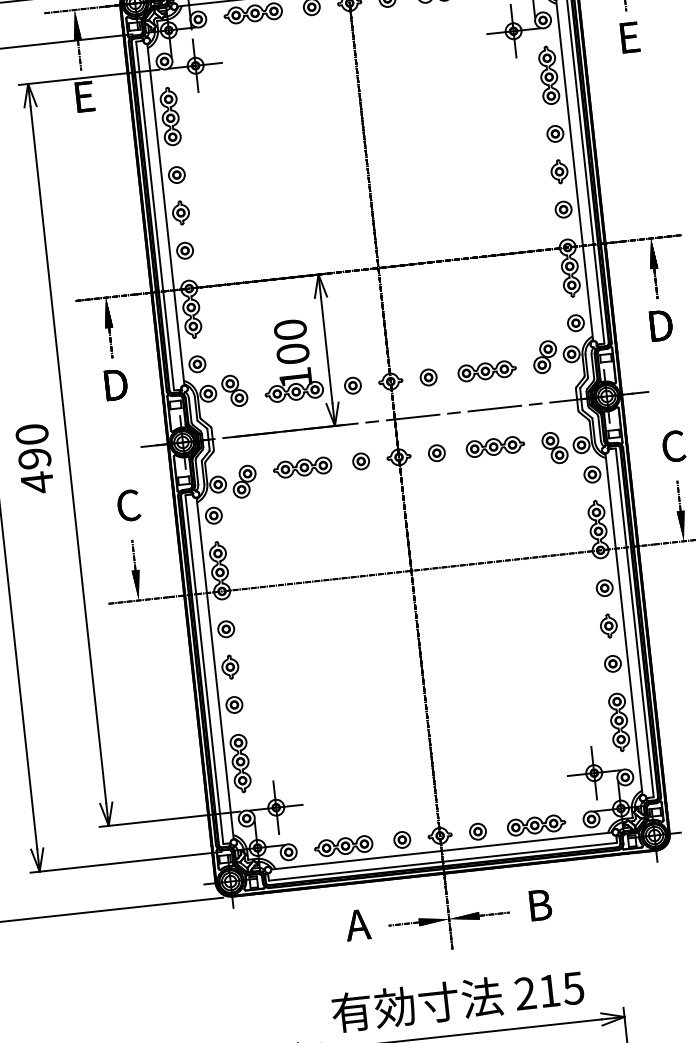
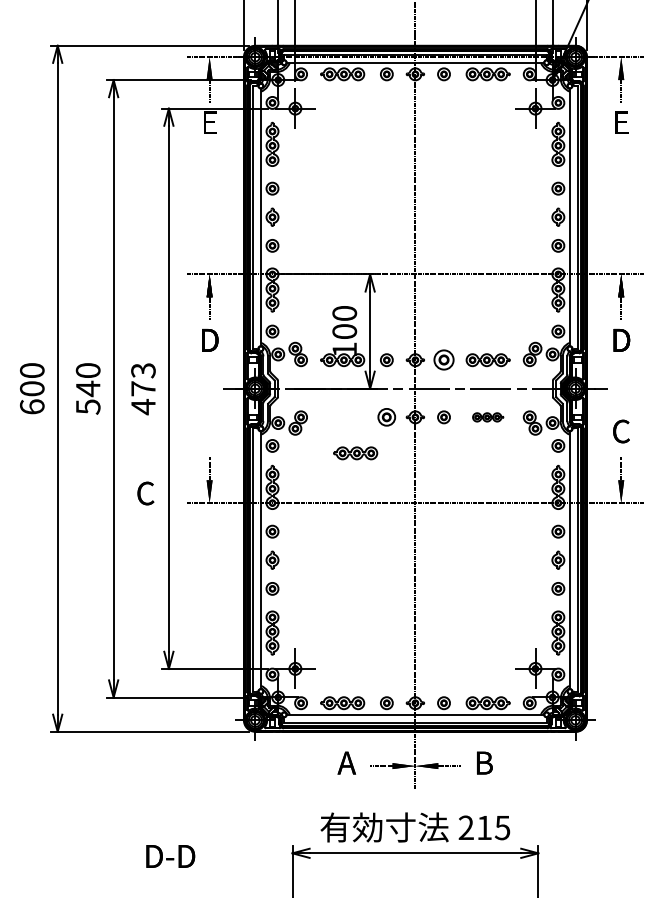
part: (428, 377) -> (443, 360), size x1.6
text: (33, 446) -> (143, 379), 490 -> 473
part: (494, 447) -> (487, 417), size x0.7
part: (360, 461) -> (386, 417), size x1.4
part: (302, 468) -> (355, 453), moved
text: (128, 505) -> (145, 493), moved

